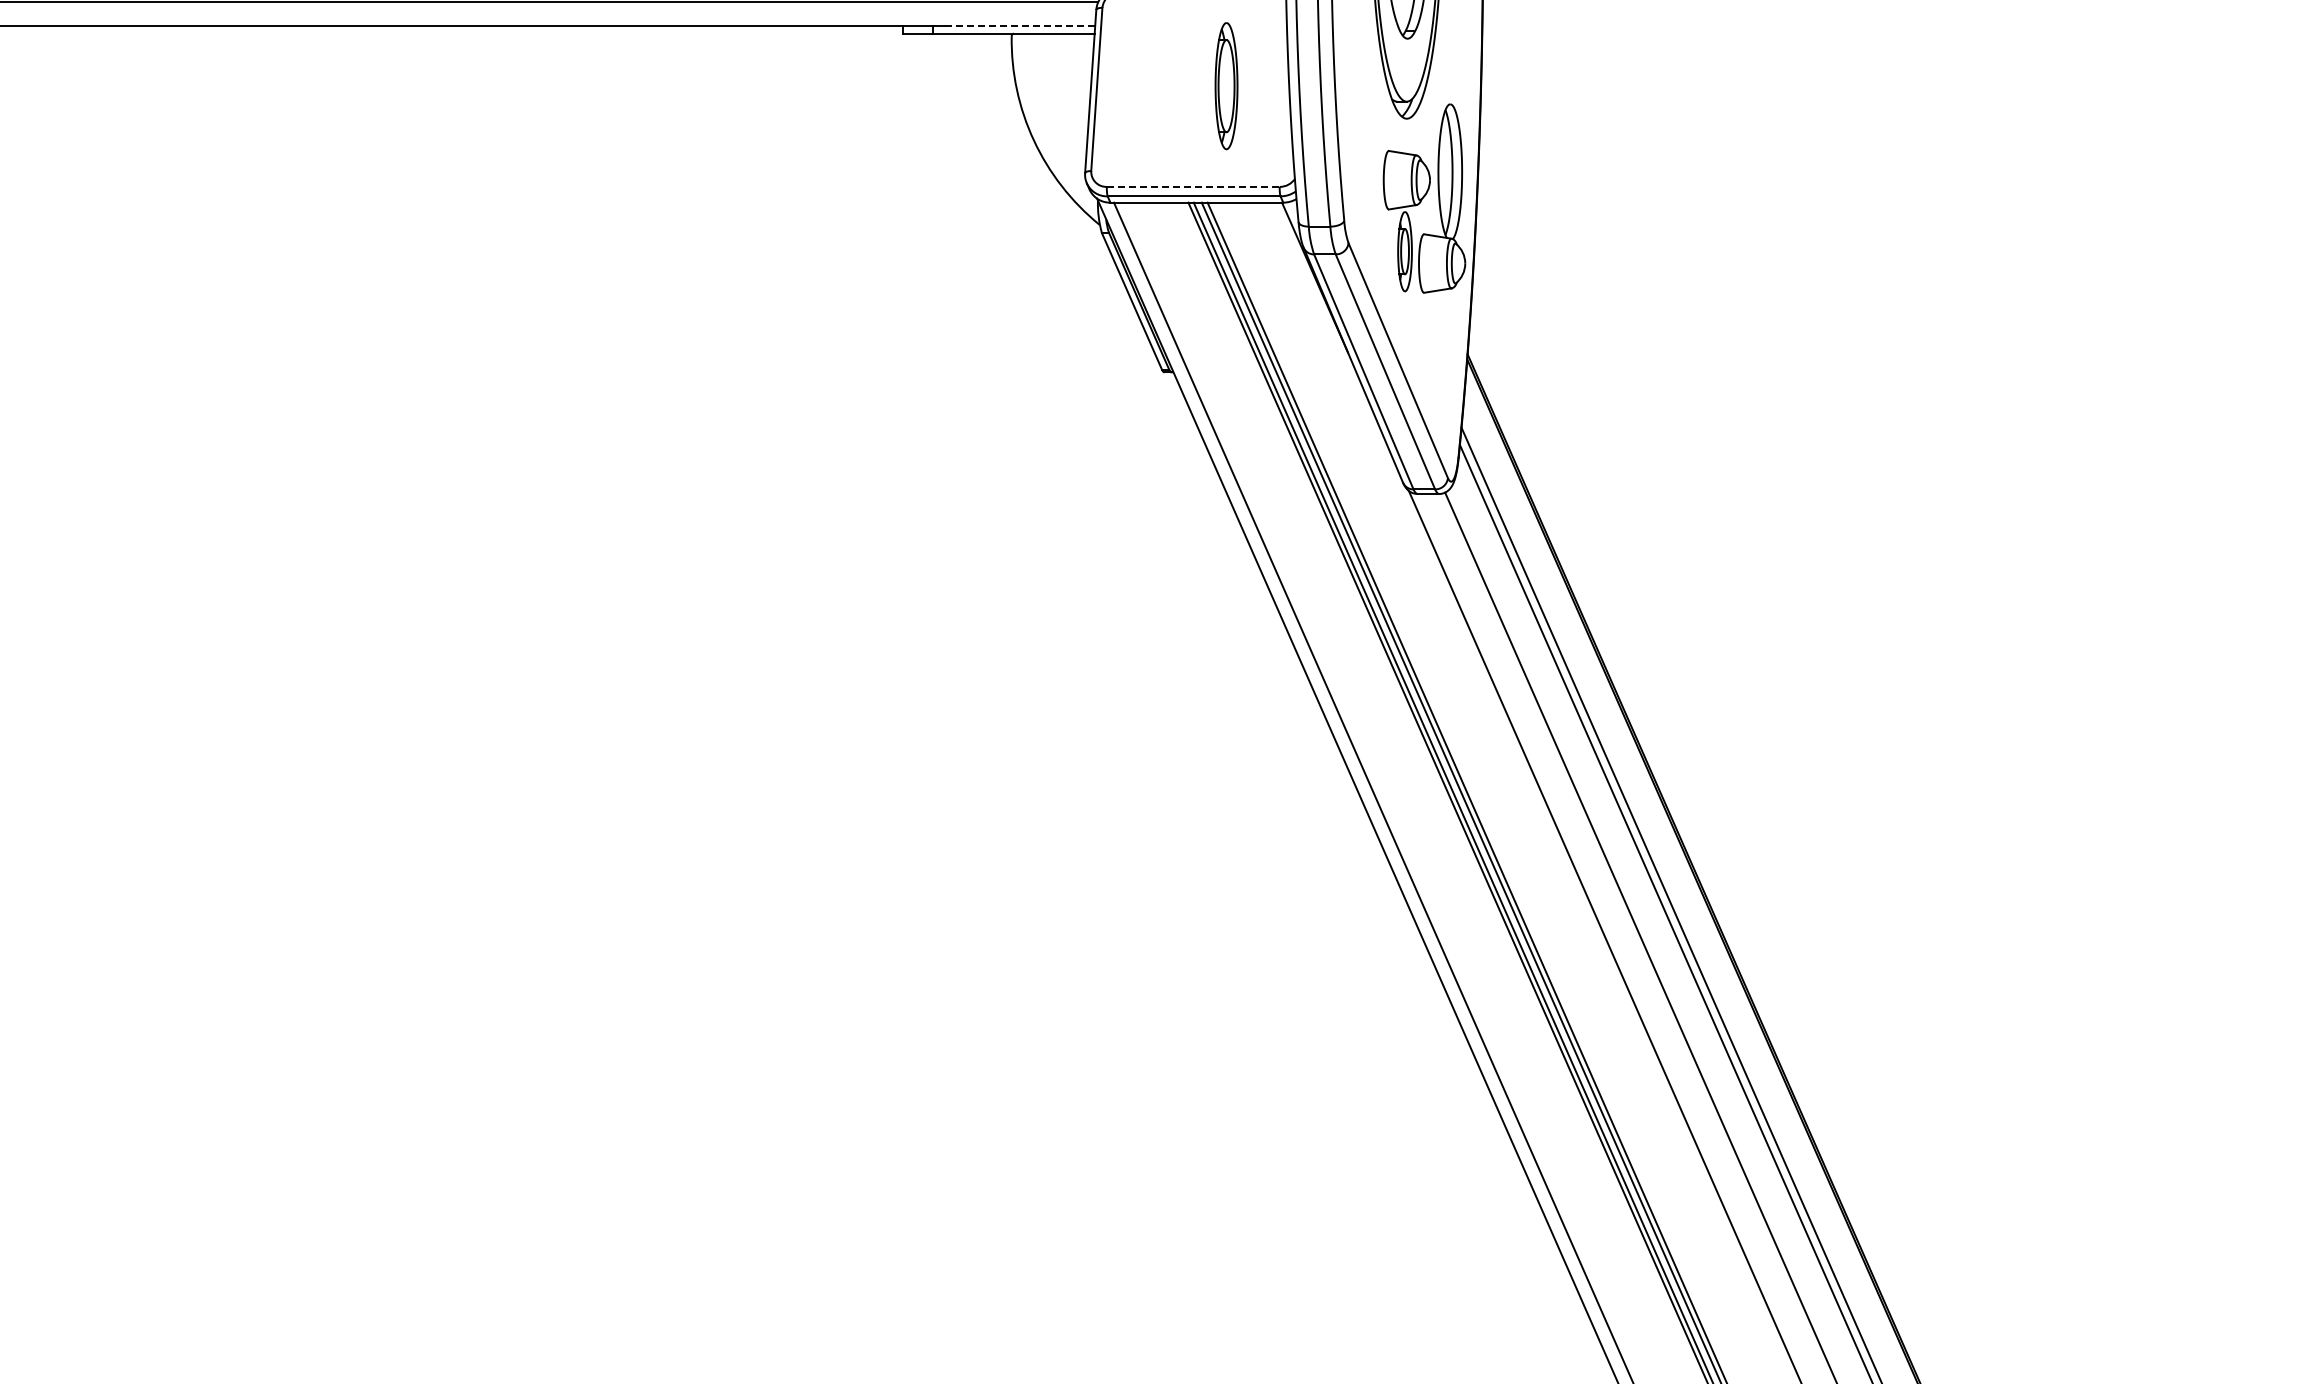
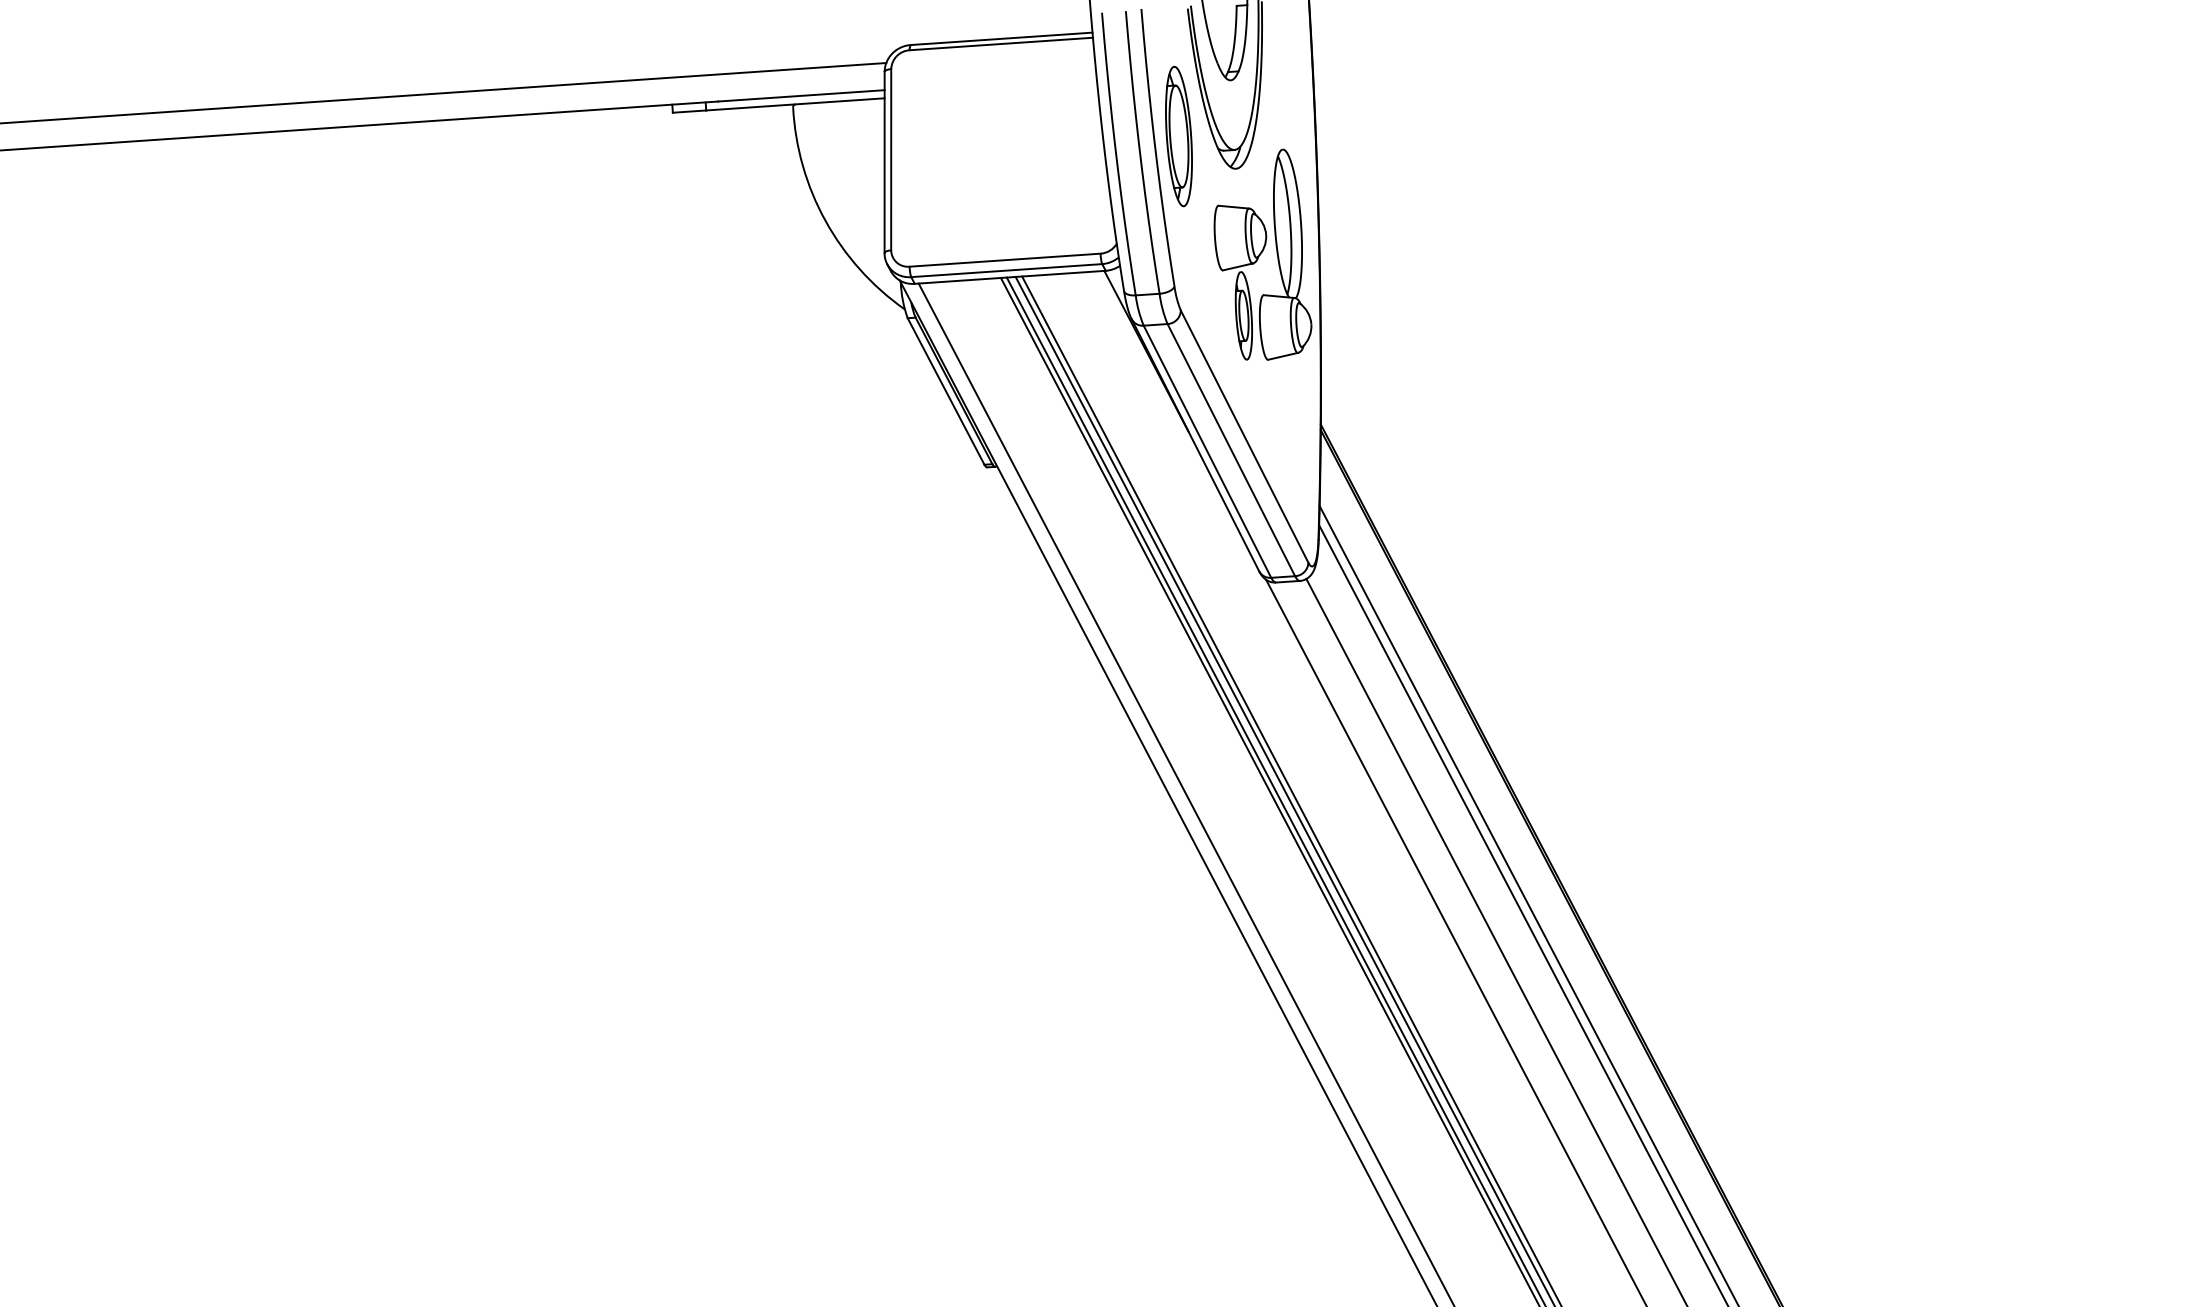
line: (1020, 26) -> (802, 95), dashed -> solid
part: (1226, 86) -> (1178, 136), moved
line: (1193, 186) -> (1005, 259), dashed -> solid

